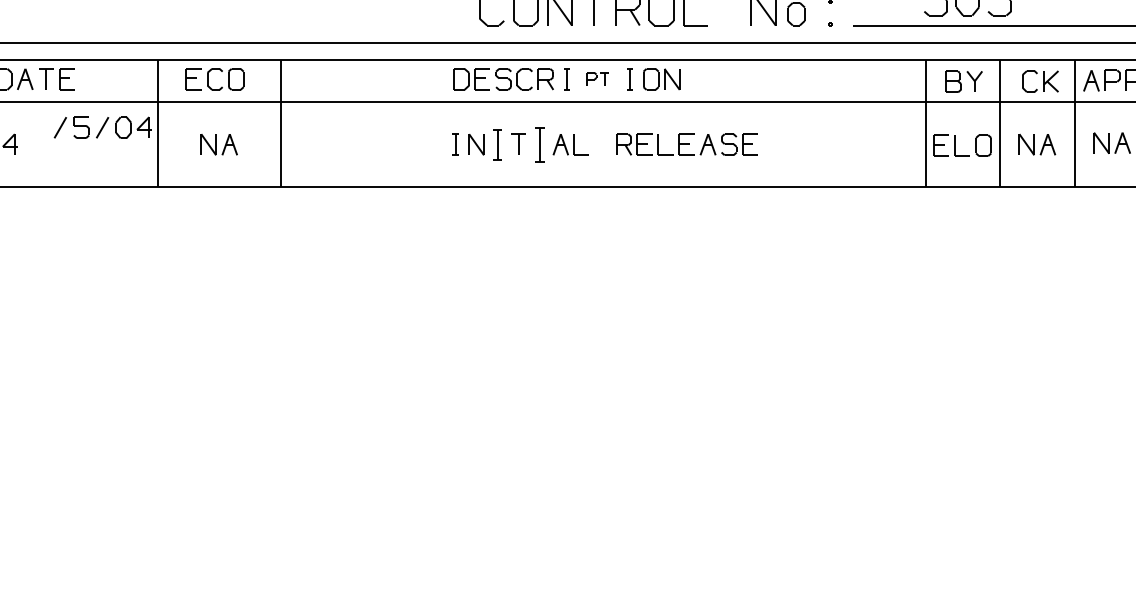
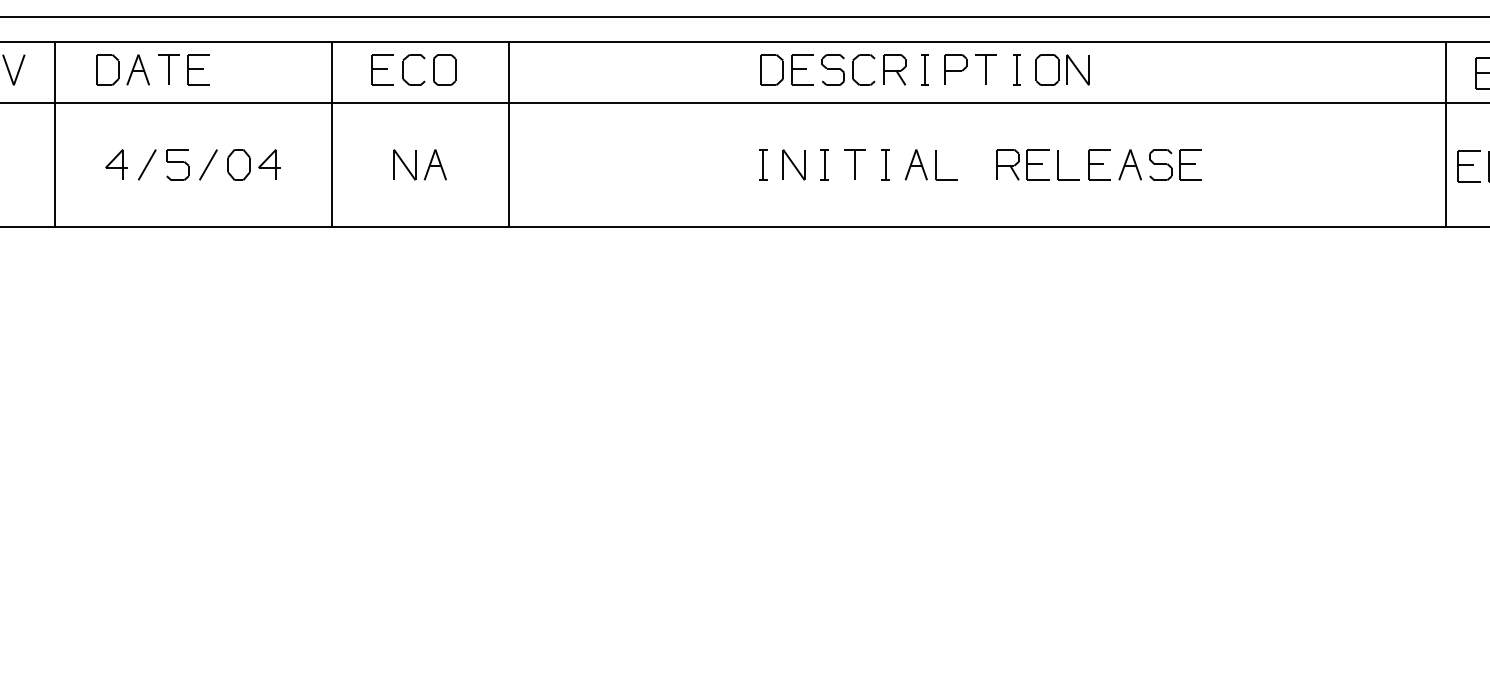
part: (597, 78) -> (969, 68), size x1.67
part: (102, 127) -> (208, 164), moved
part: (497, 144) -> (824, 164), size x0.71
part: (539, 144) -> (885, 164), size x0.62

